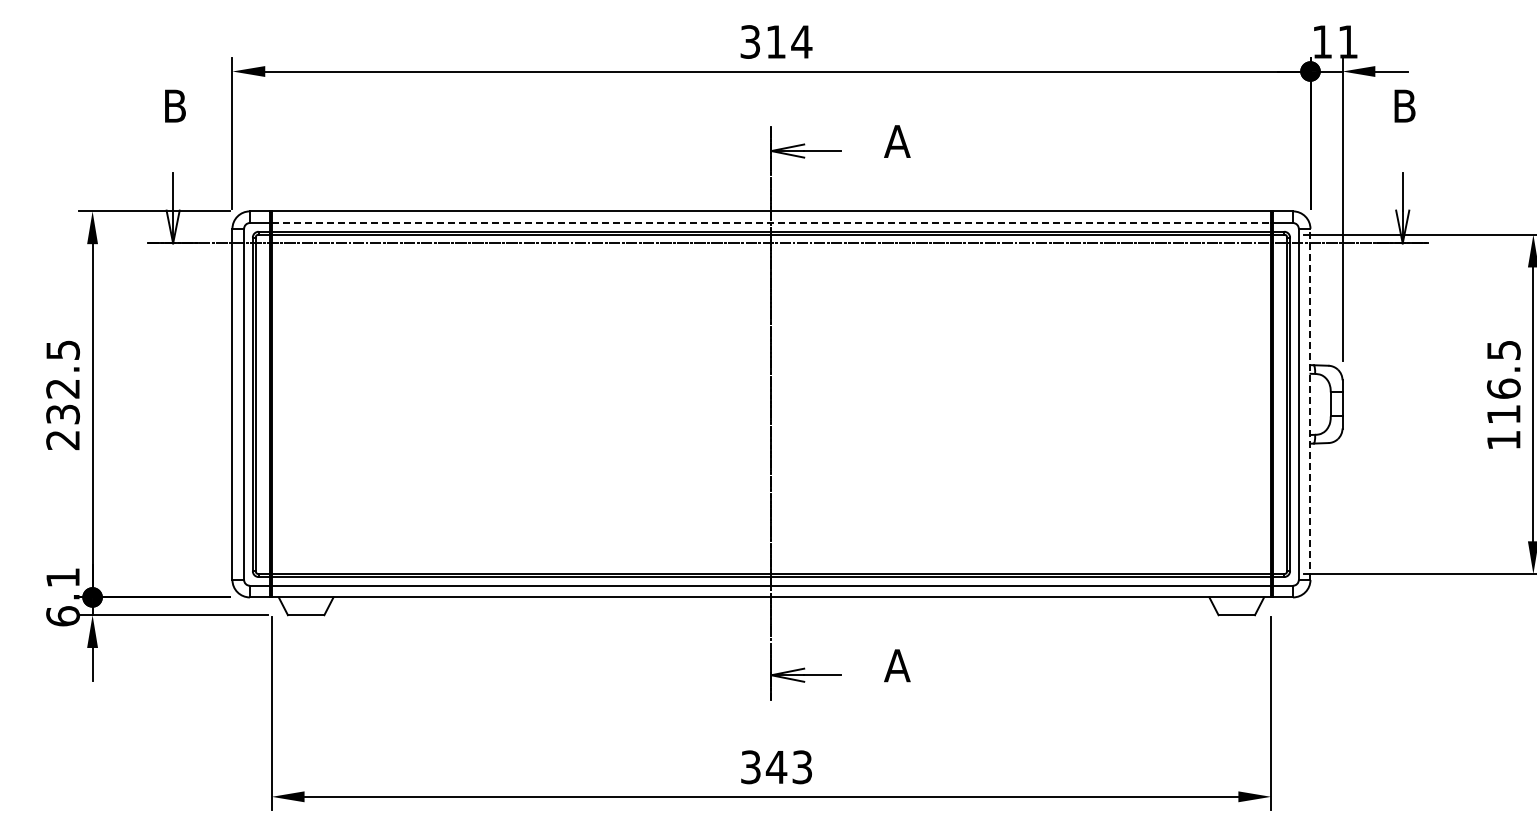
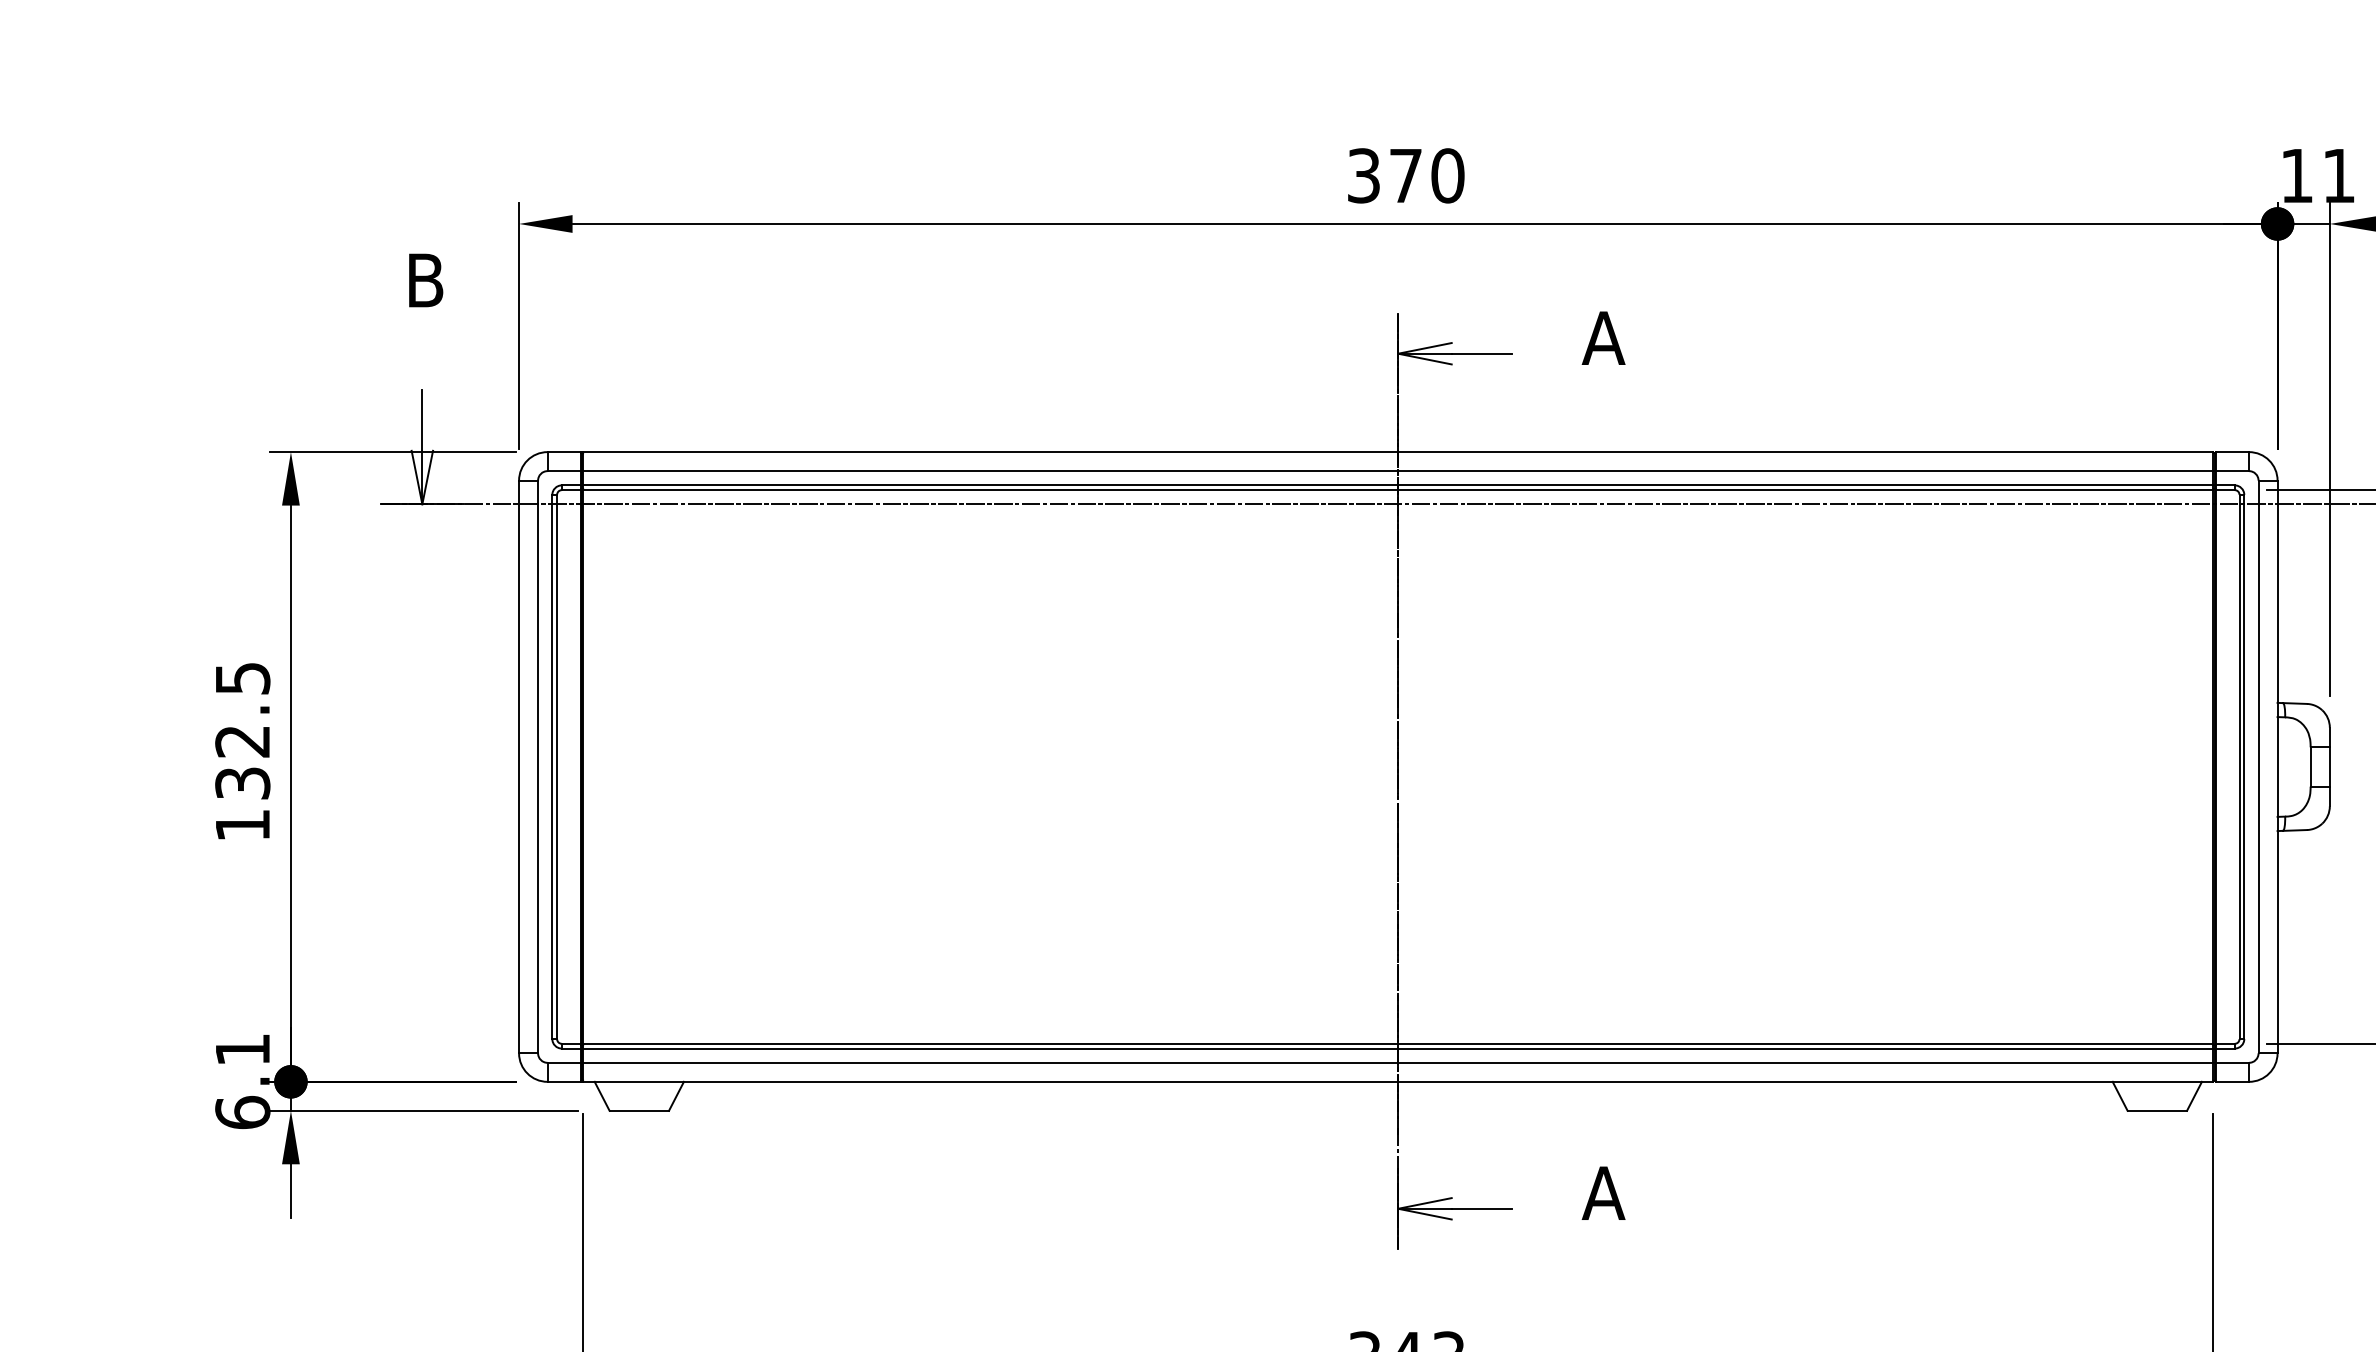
text: (789, 41) -> (1427, 175), 314 -> 370
line: (771, 223) -> (1398, 471), dashed -> solid
line: (1310, 404) -> (2277, 767), dashed -> solid
text: (62, 440) -> (241, 825), 232.5 -> 132.5

